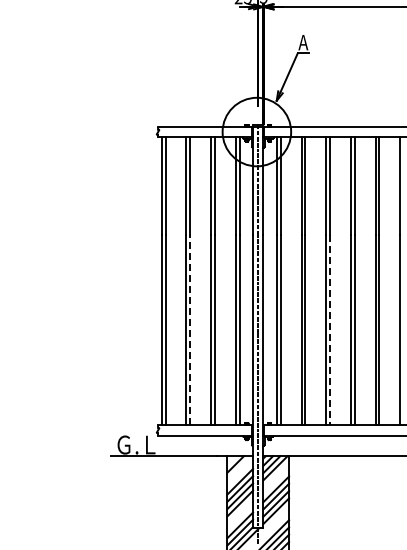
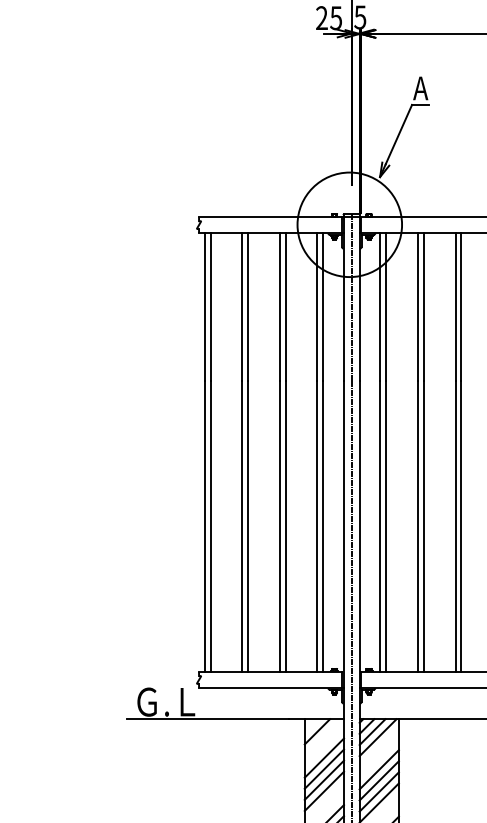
line: (190, 329) -> (248, 525), dashed -> solid
line: (330, 330) -> (462, 527), dashed -> solid

